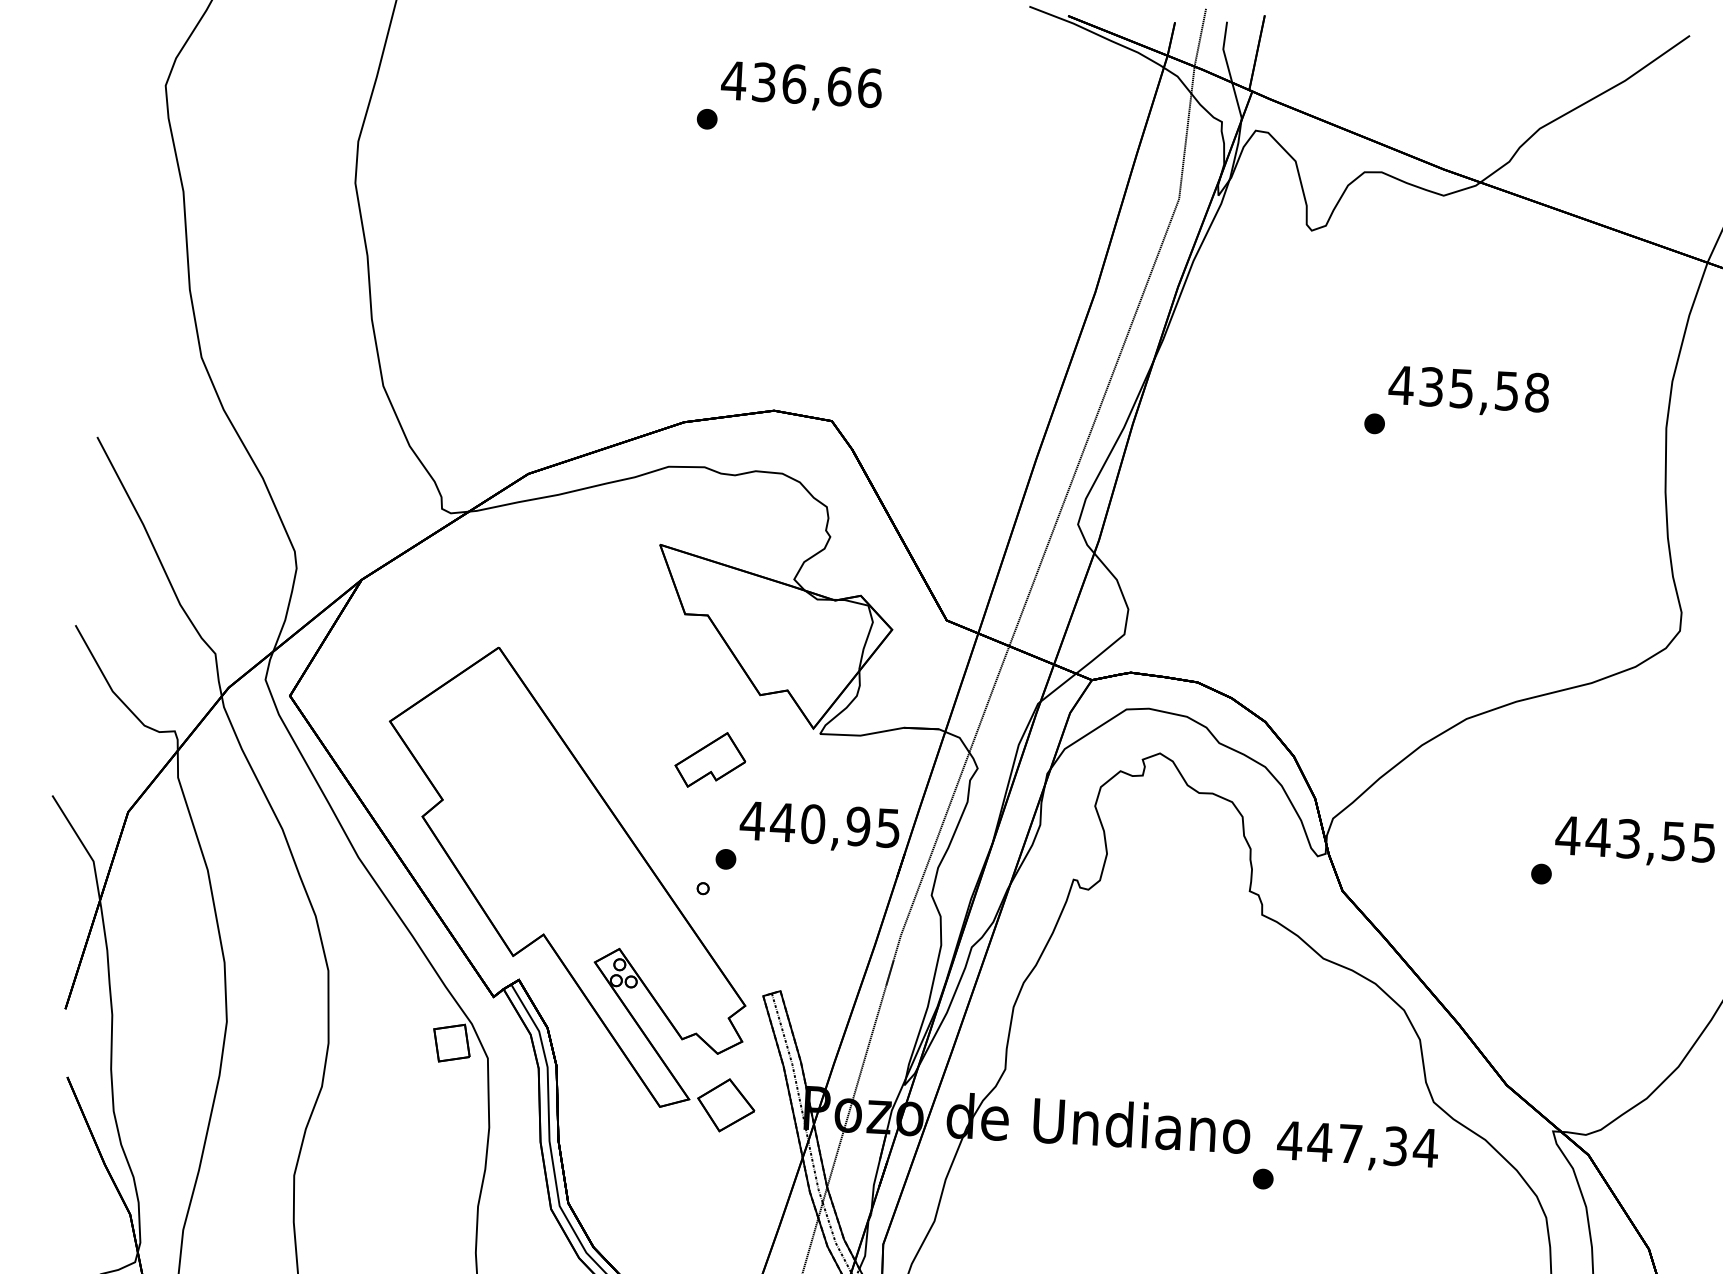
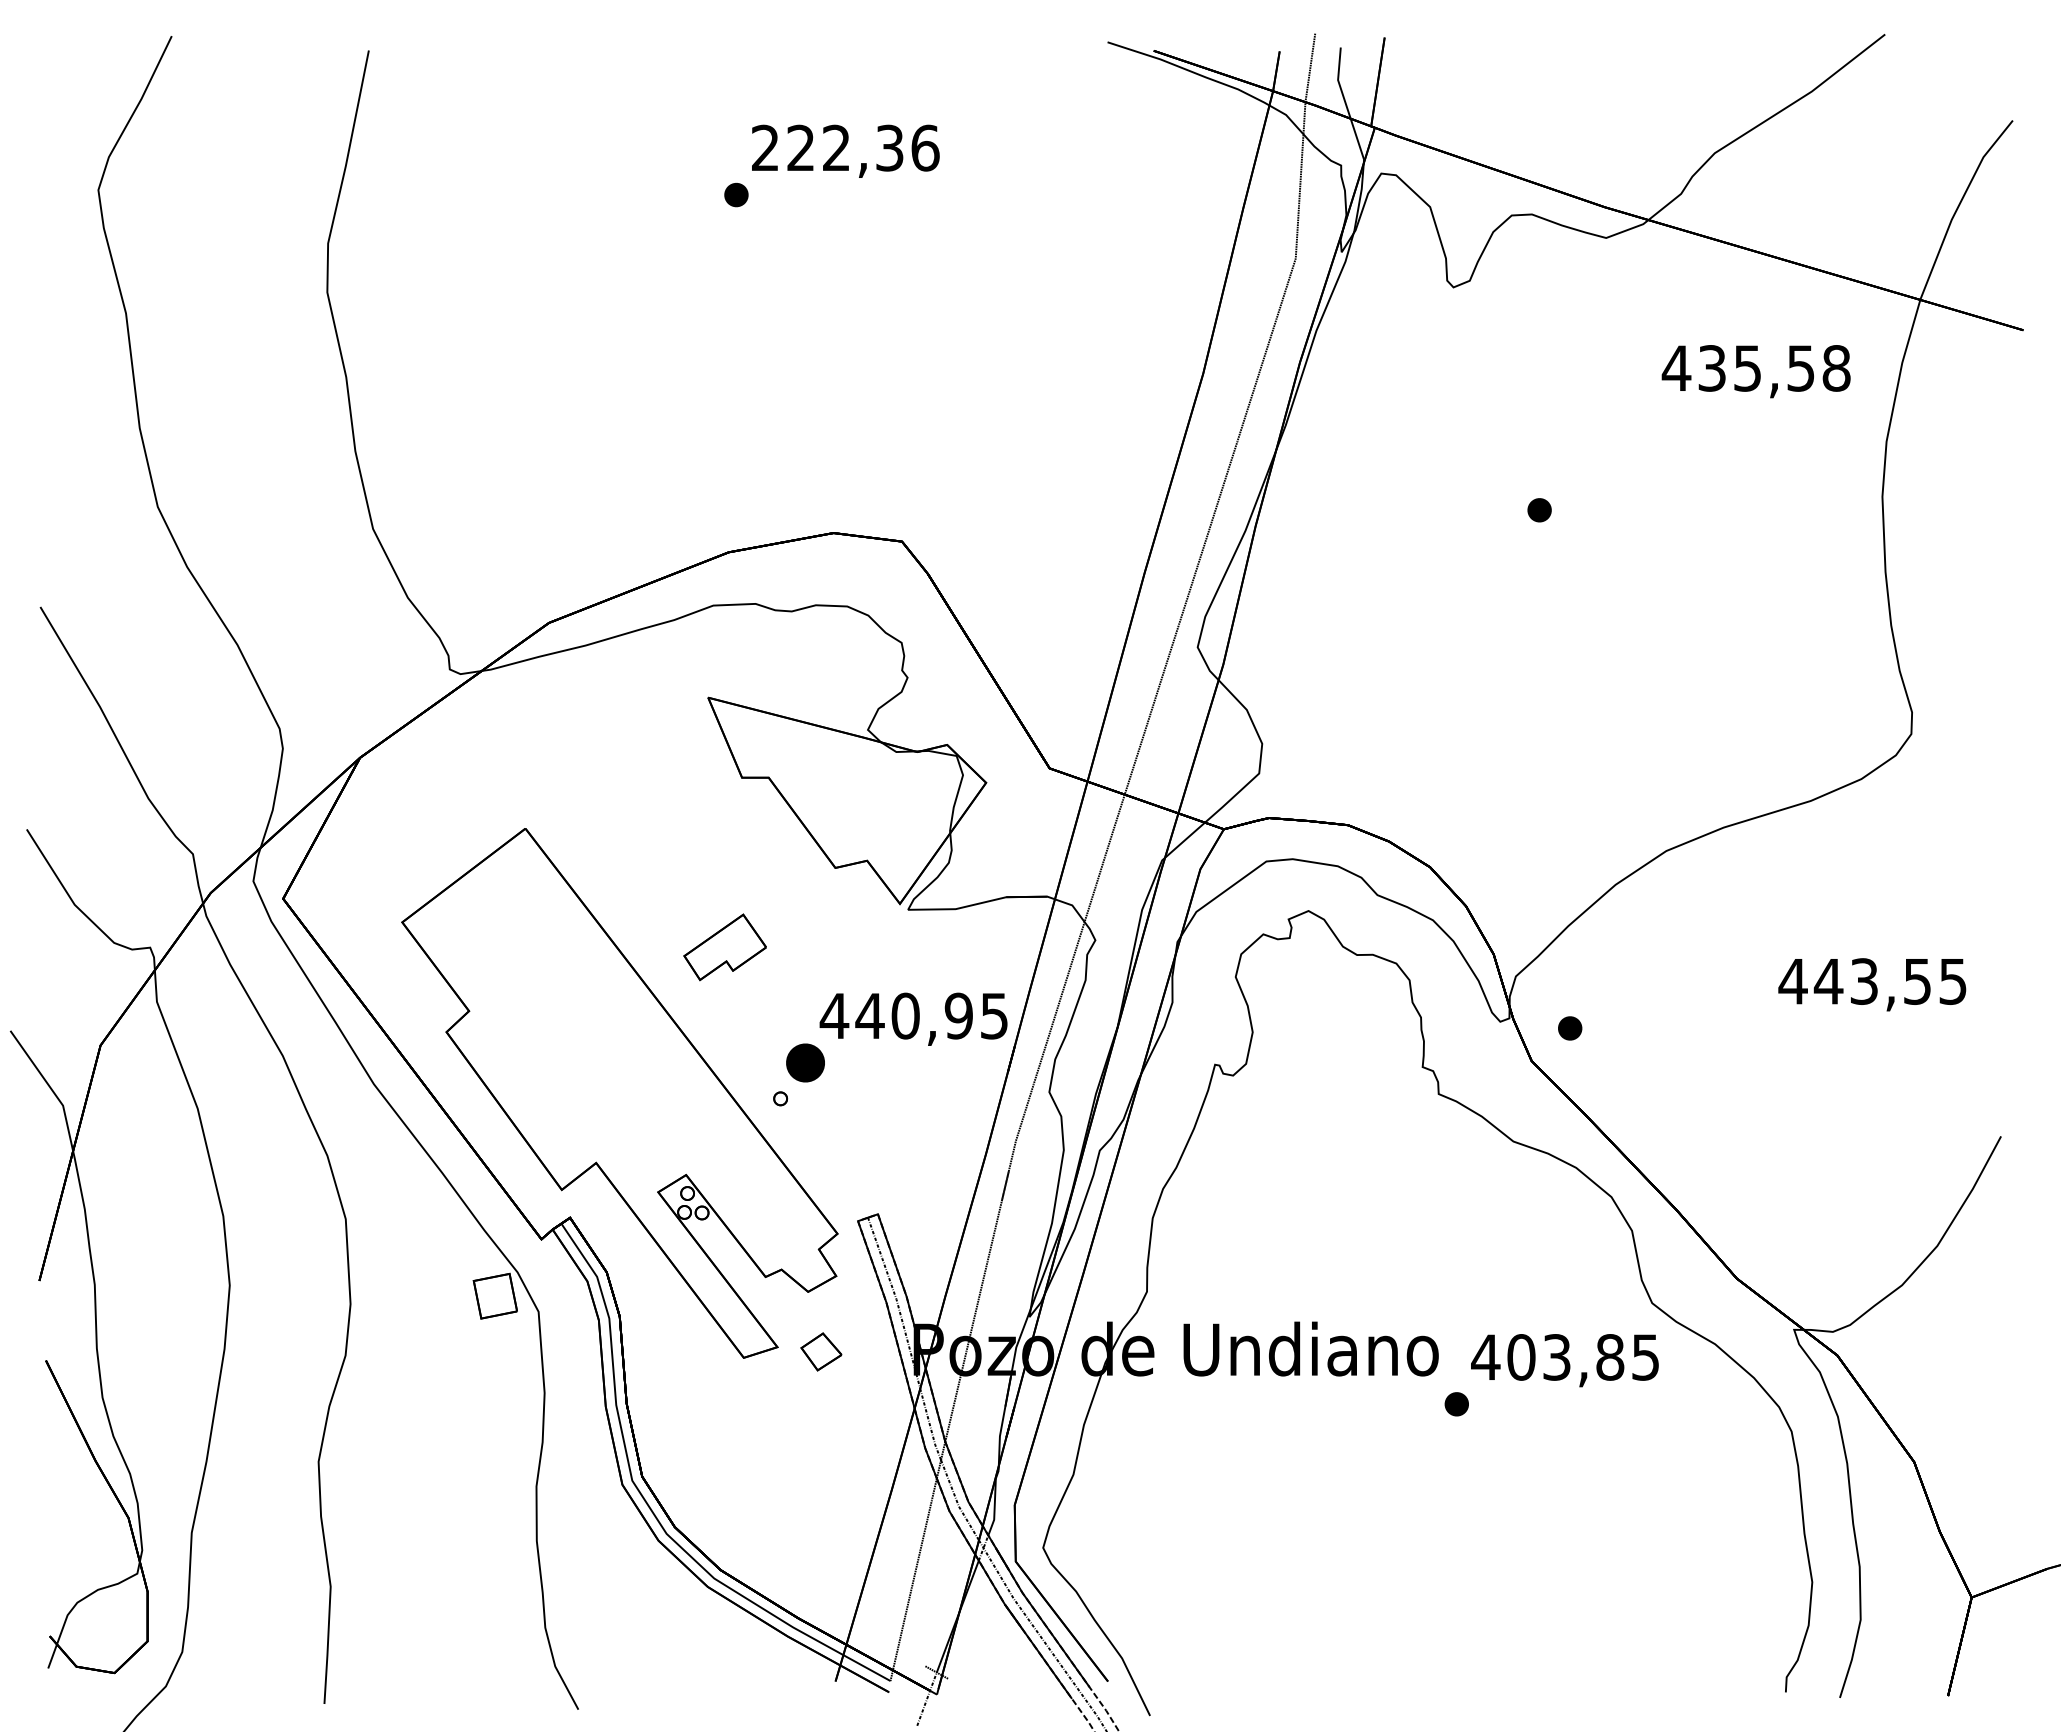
text: (786, 83) -> (827, 147), 436,66 -> 222,36
text: (1468, 391) -> (1755, 371), moved
part: (710, 760) -> (724, 947), moved
part: (725, 858) -> (805, 1062), size x1.6
part: (1541, 874) -> (1570, 1028), moved
part: (726, 1105) -> (821, 1351), size x0.6
text: (1372, 1145) -> (1583, 1357), 447,34 -> 403,85

